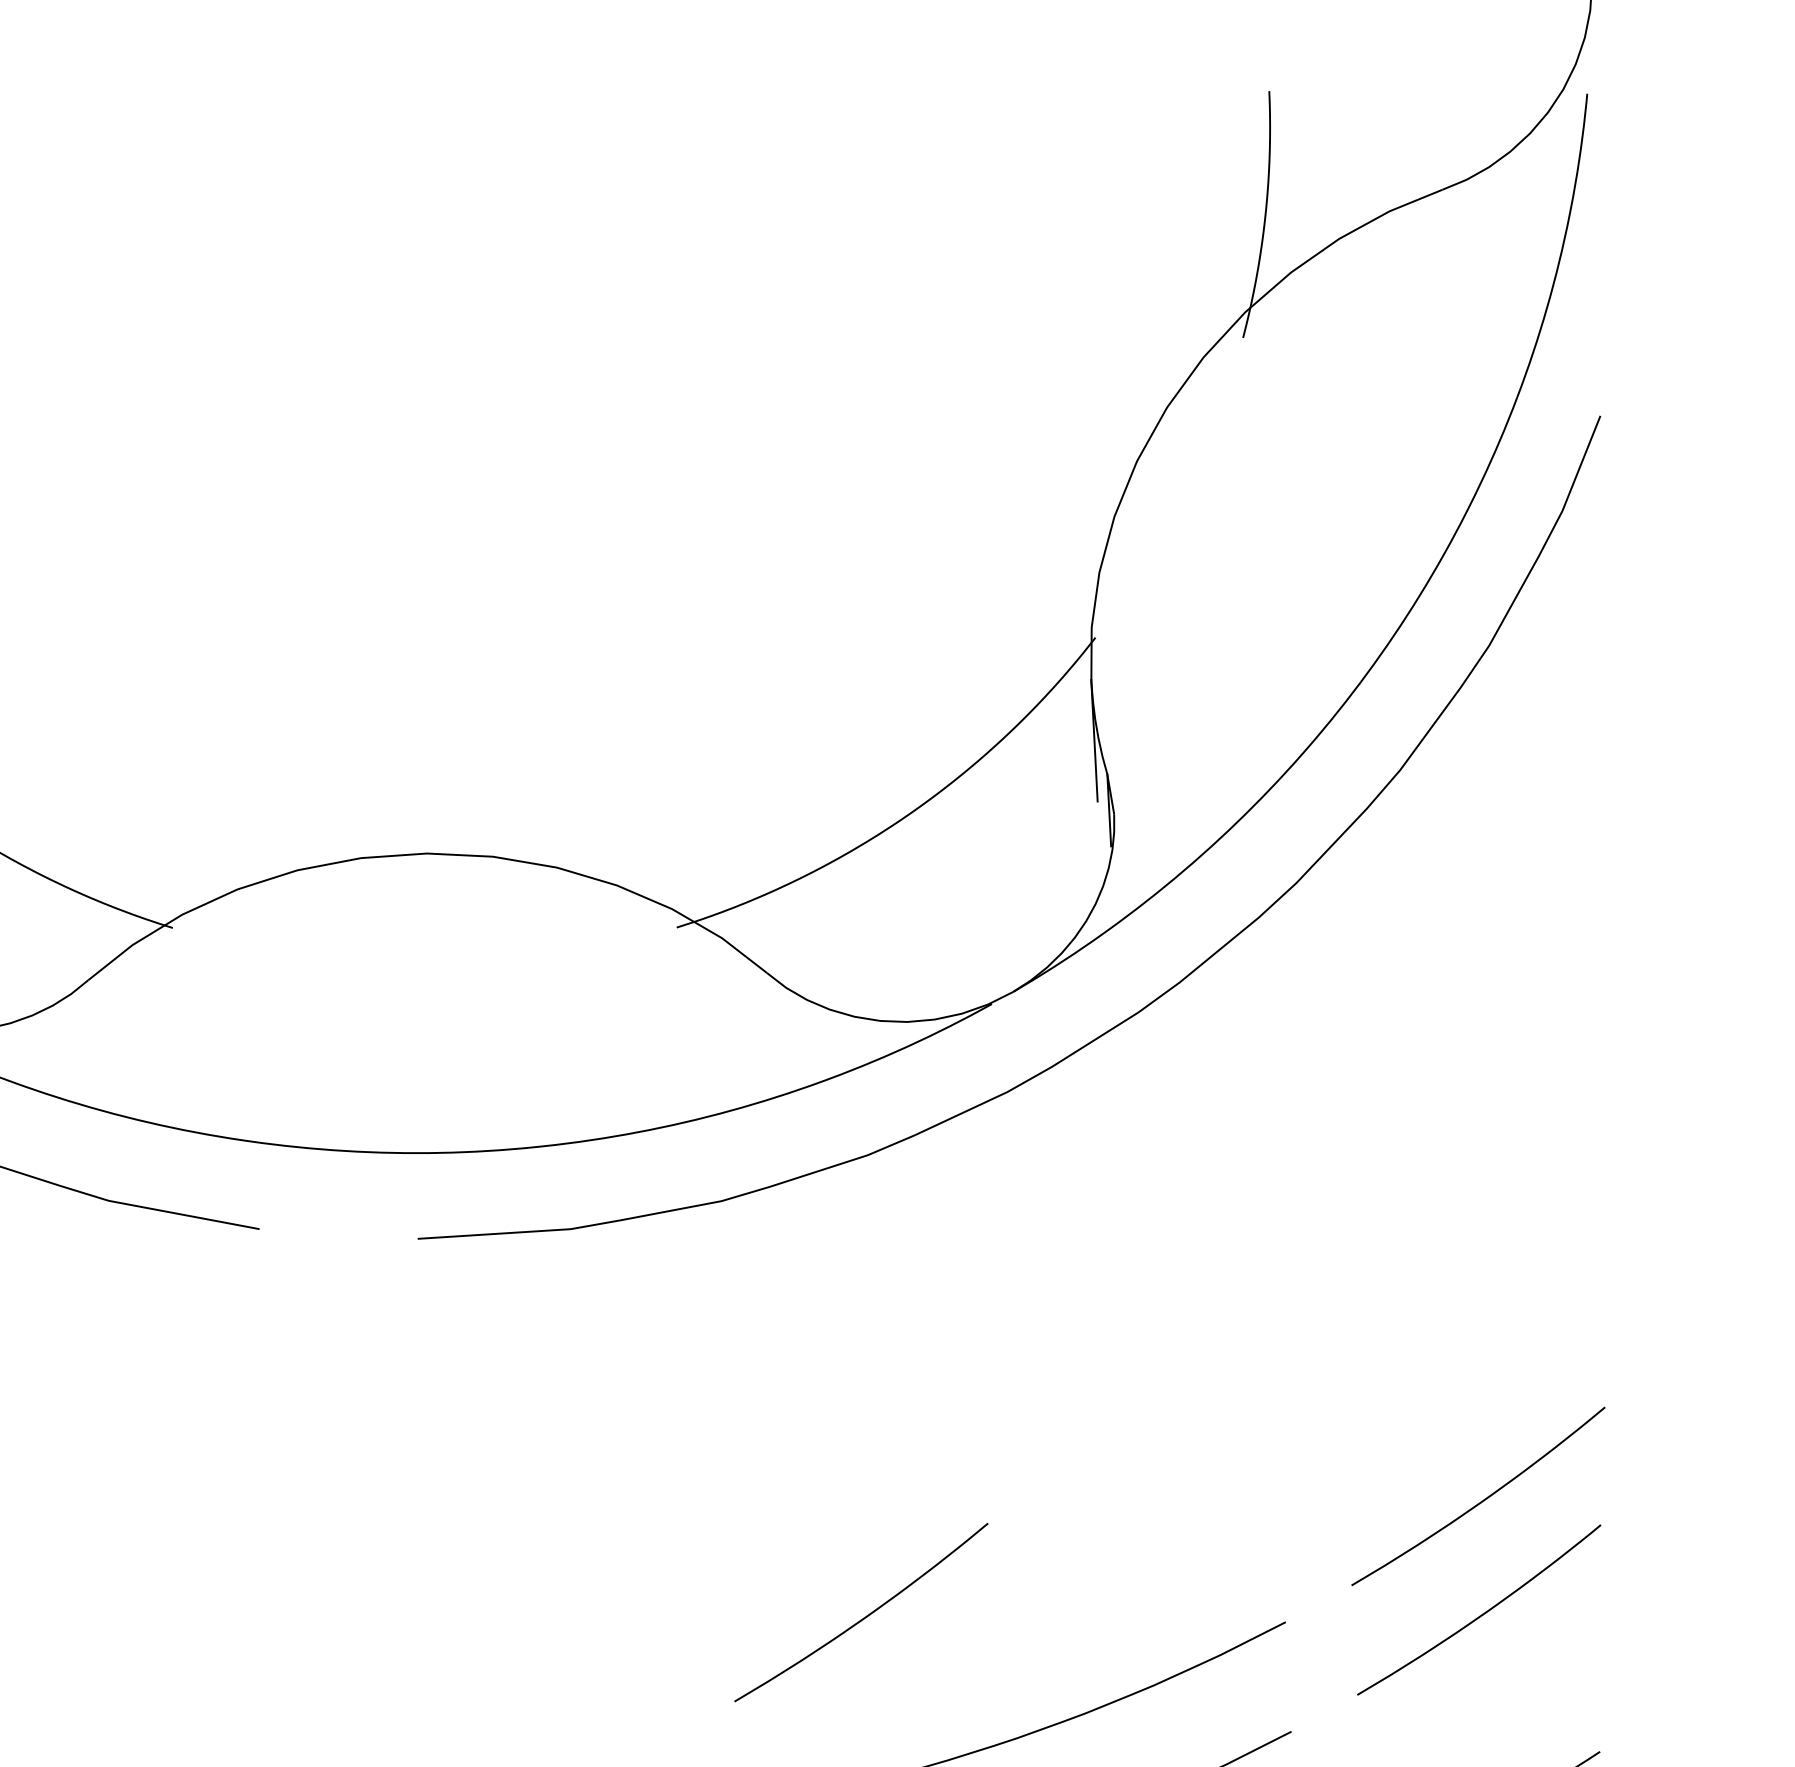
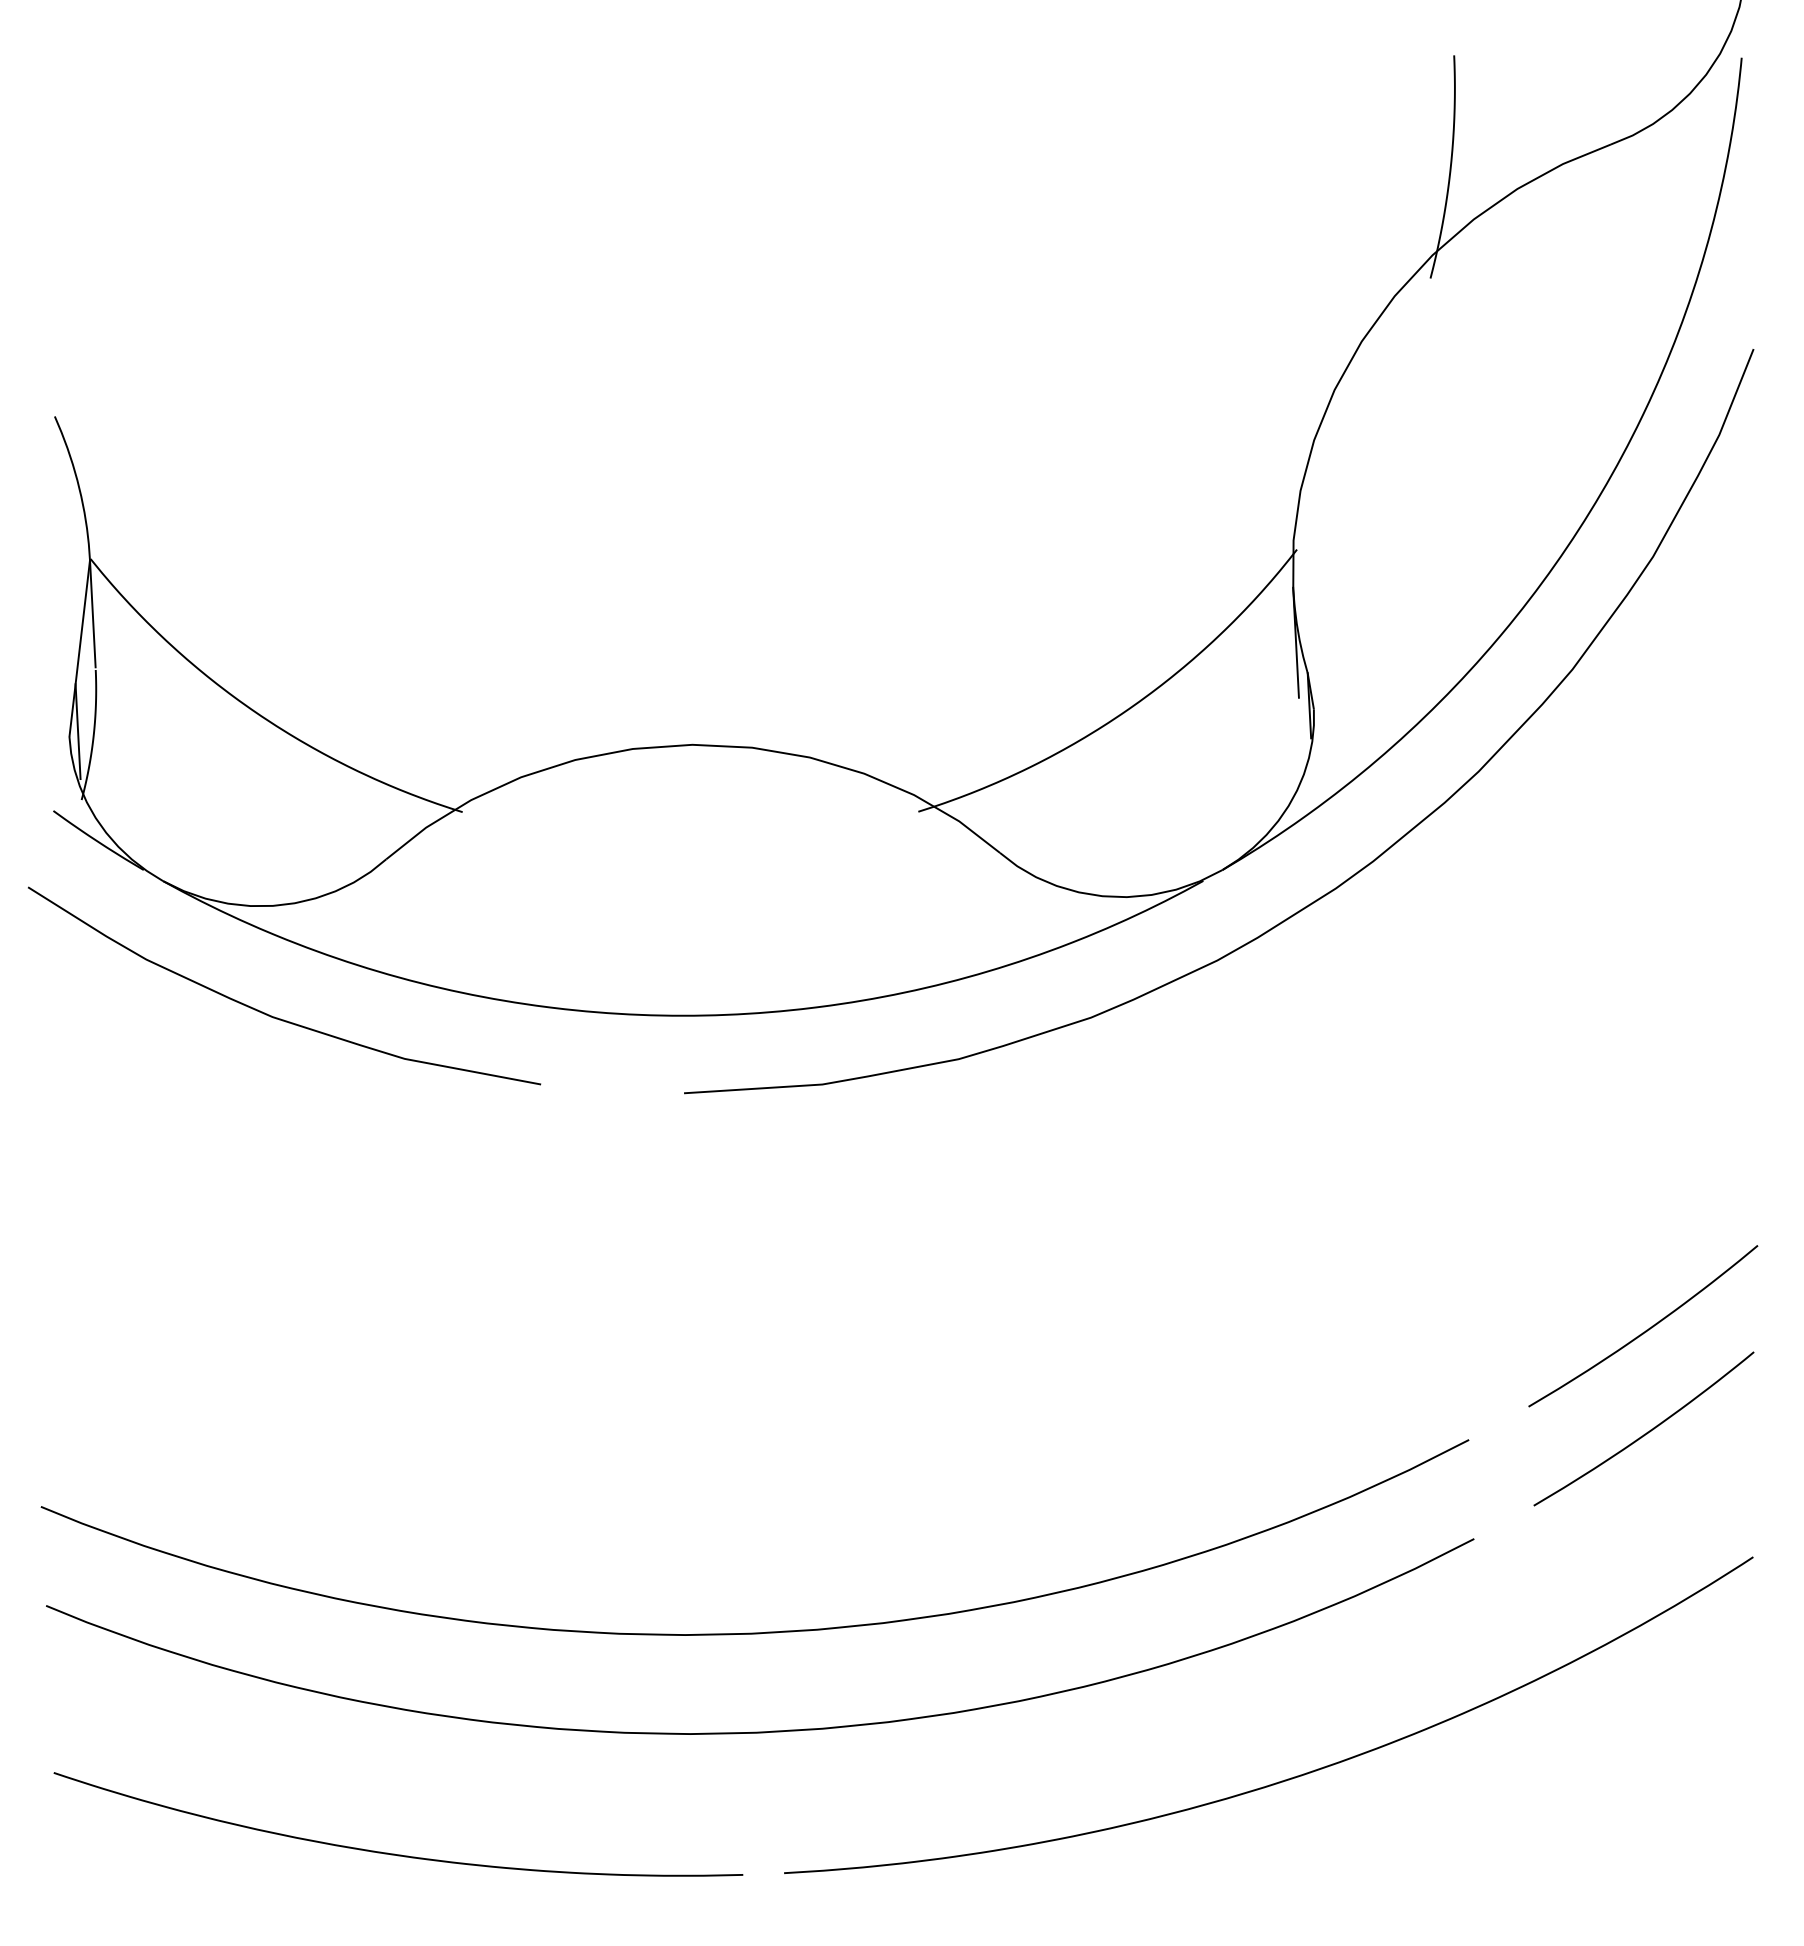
curve: (864, 1616) -> (1088, 1434), removed

